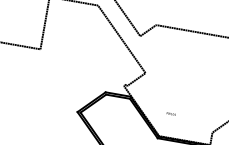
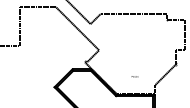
text: (170, 113) -> (134, 76), moved

